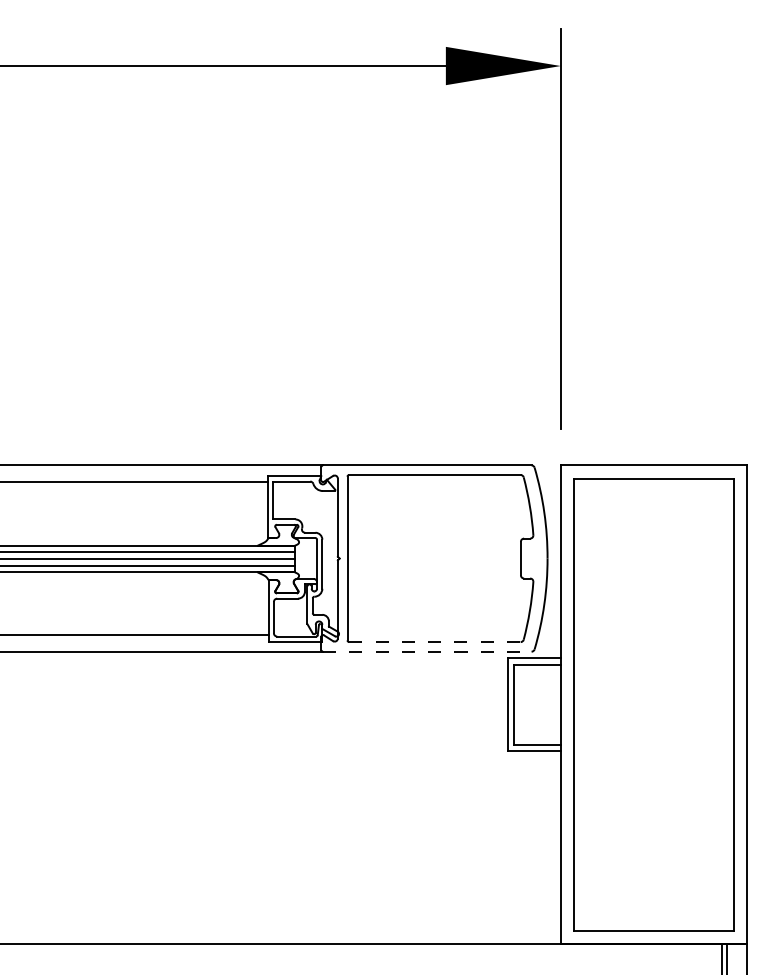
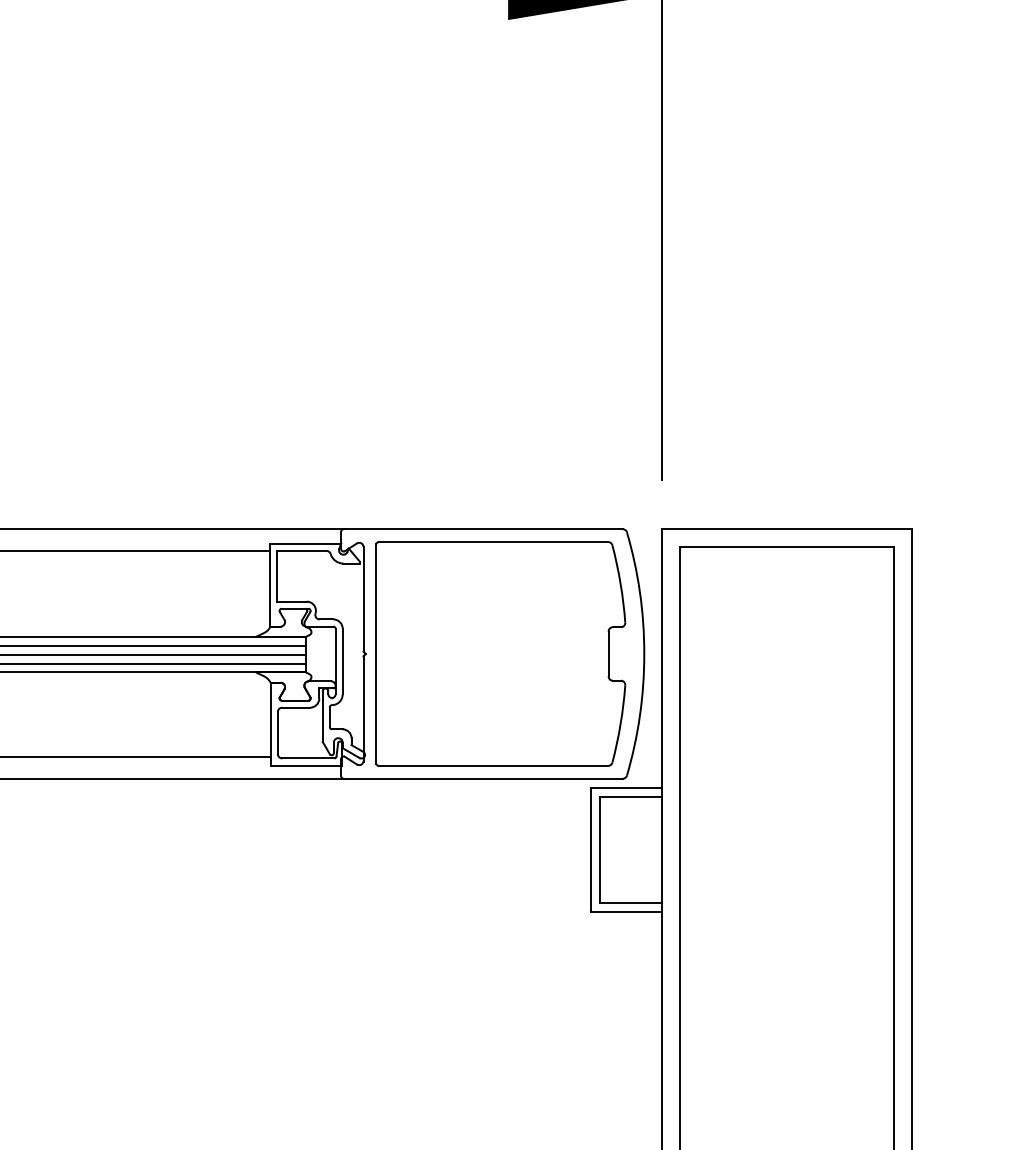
line: (434, 642) -> (492, 766), dashed -> solid
line: (427, 651) -> (483, 778), dashed -> solid

